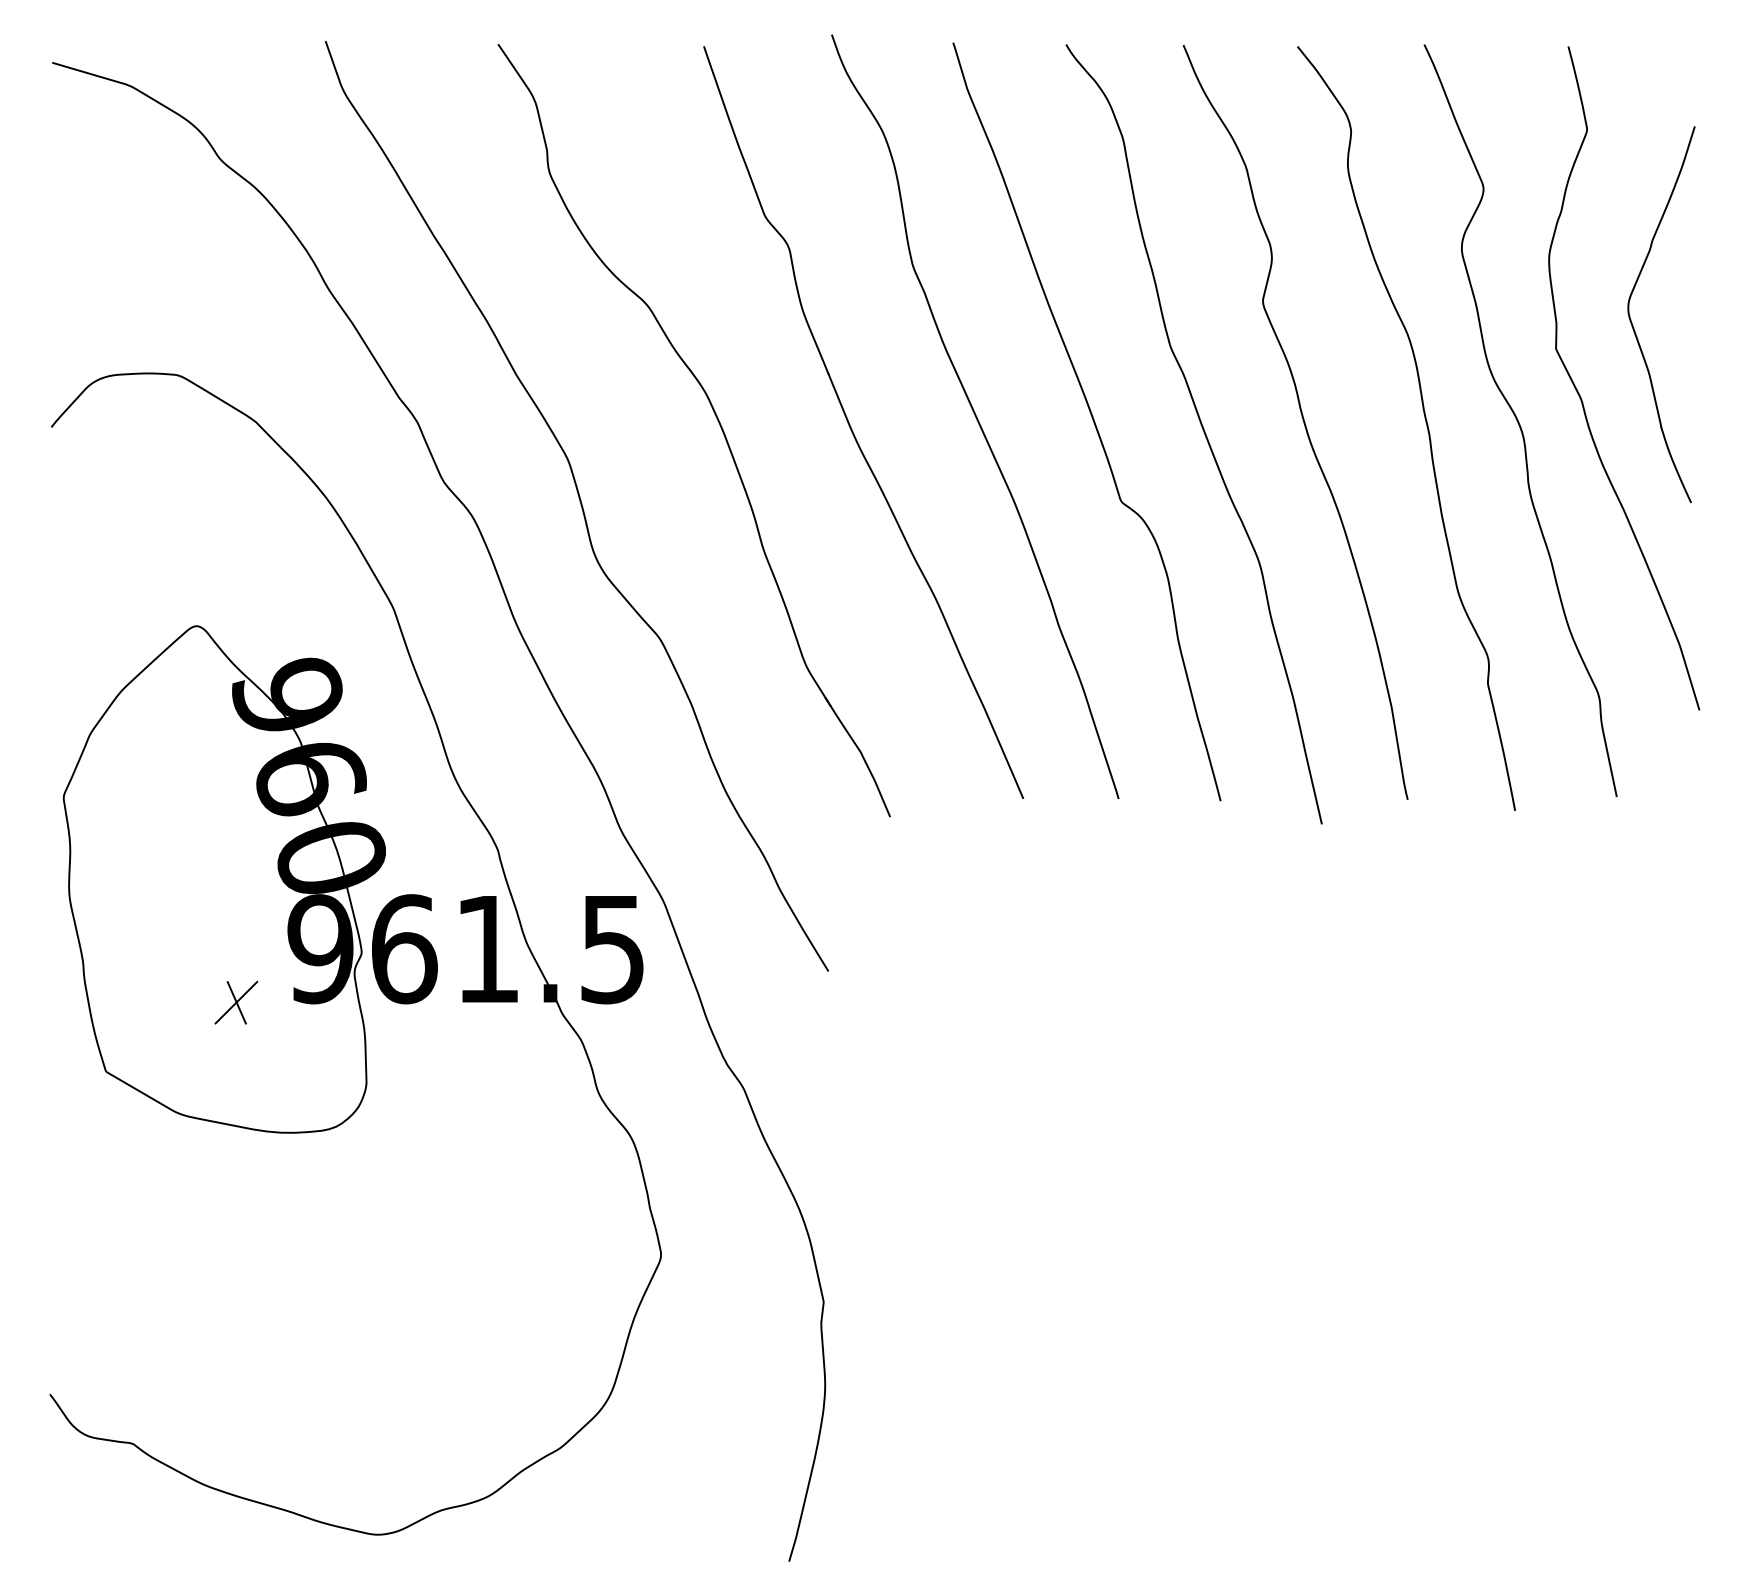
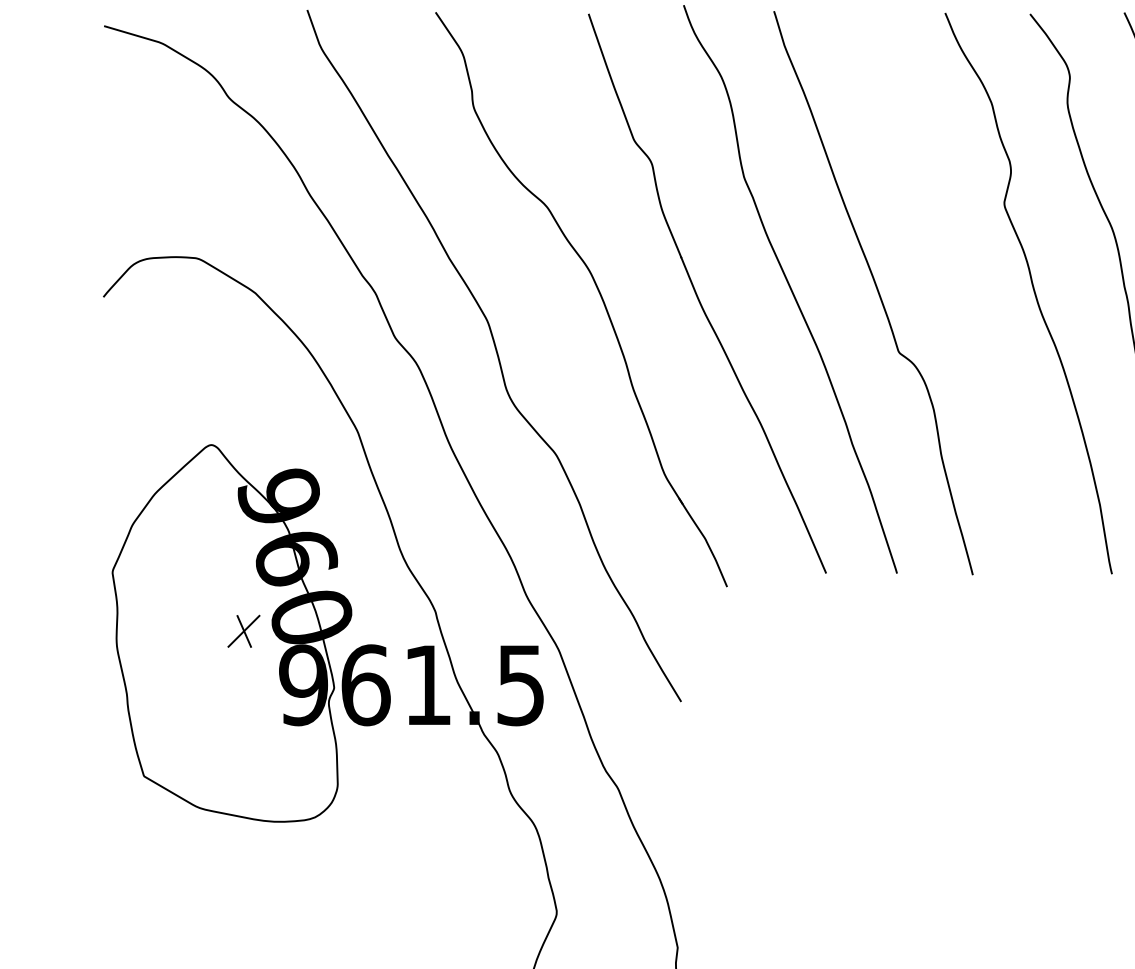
curve: (1202, 430) -> (959, 299), removed
part: (236, 1002) -> (244, 631), moved

